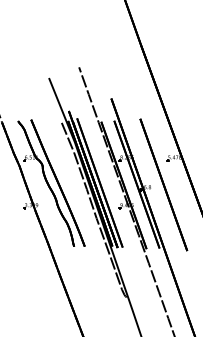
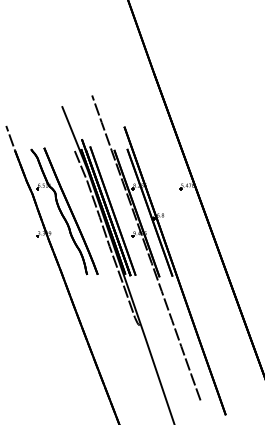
line: (163, 184) -> (176, 212), removed

